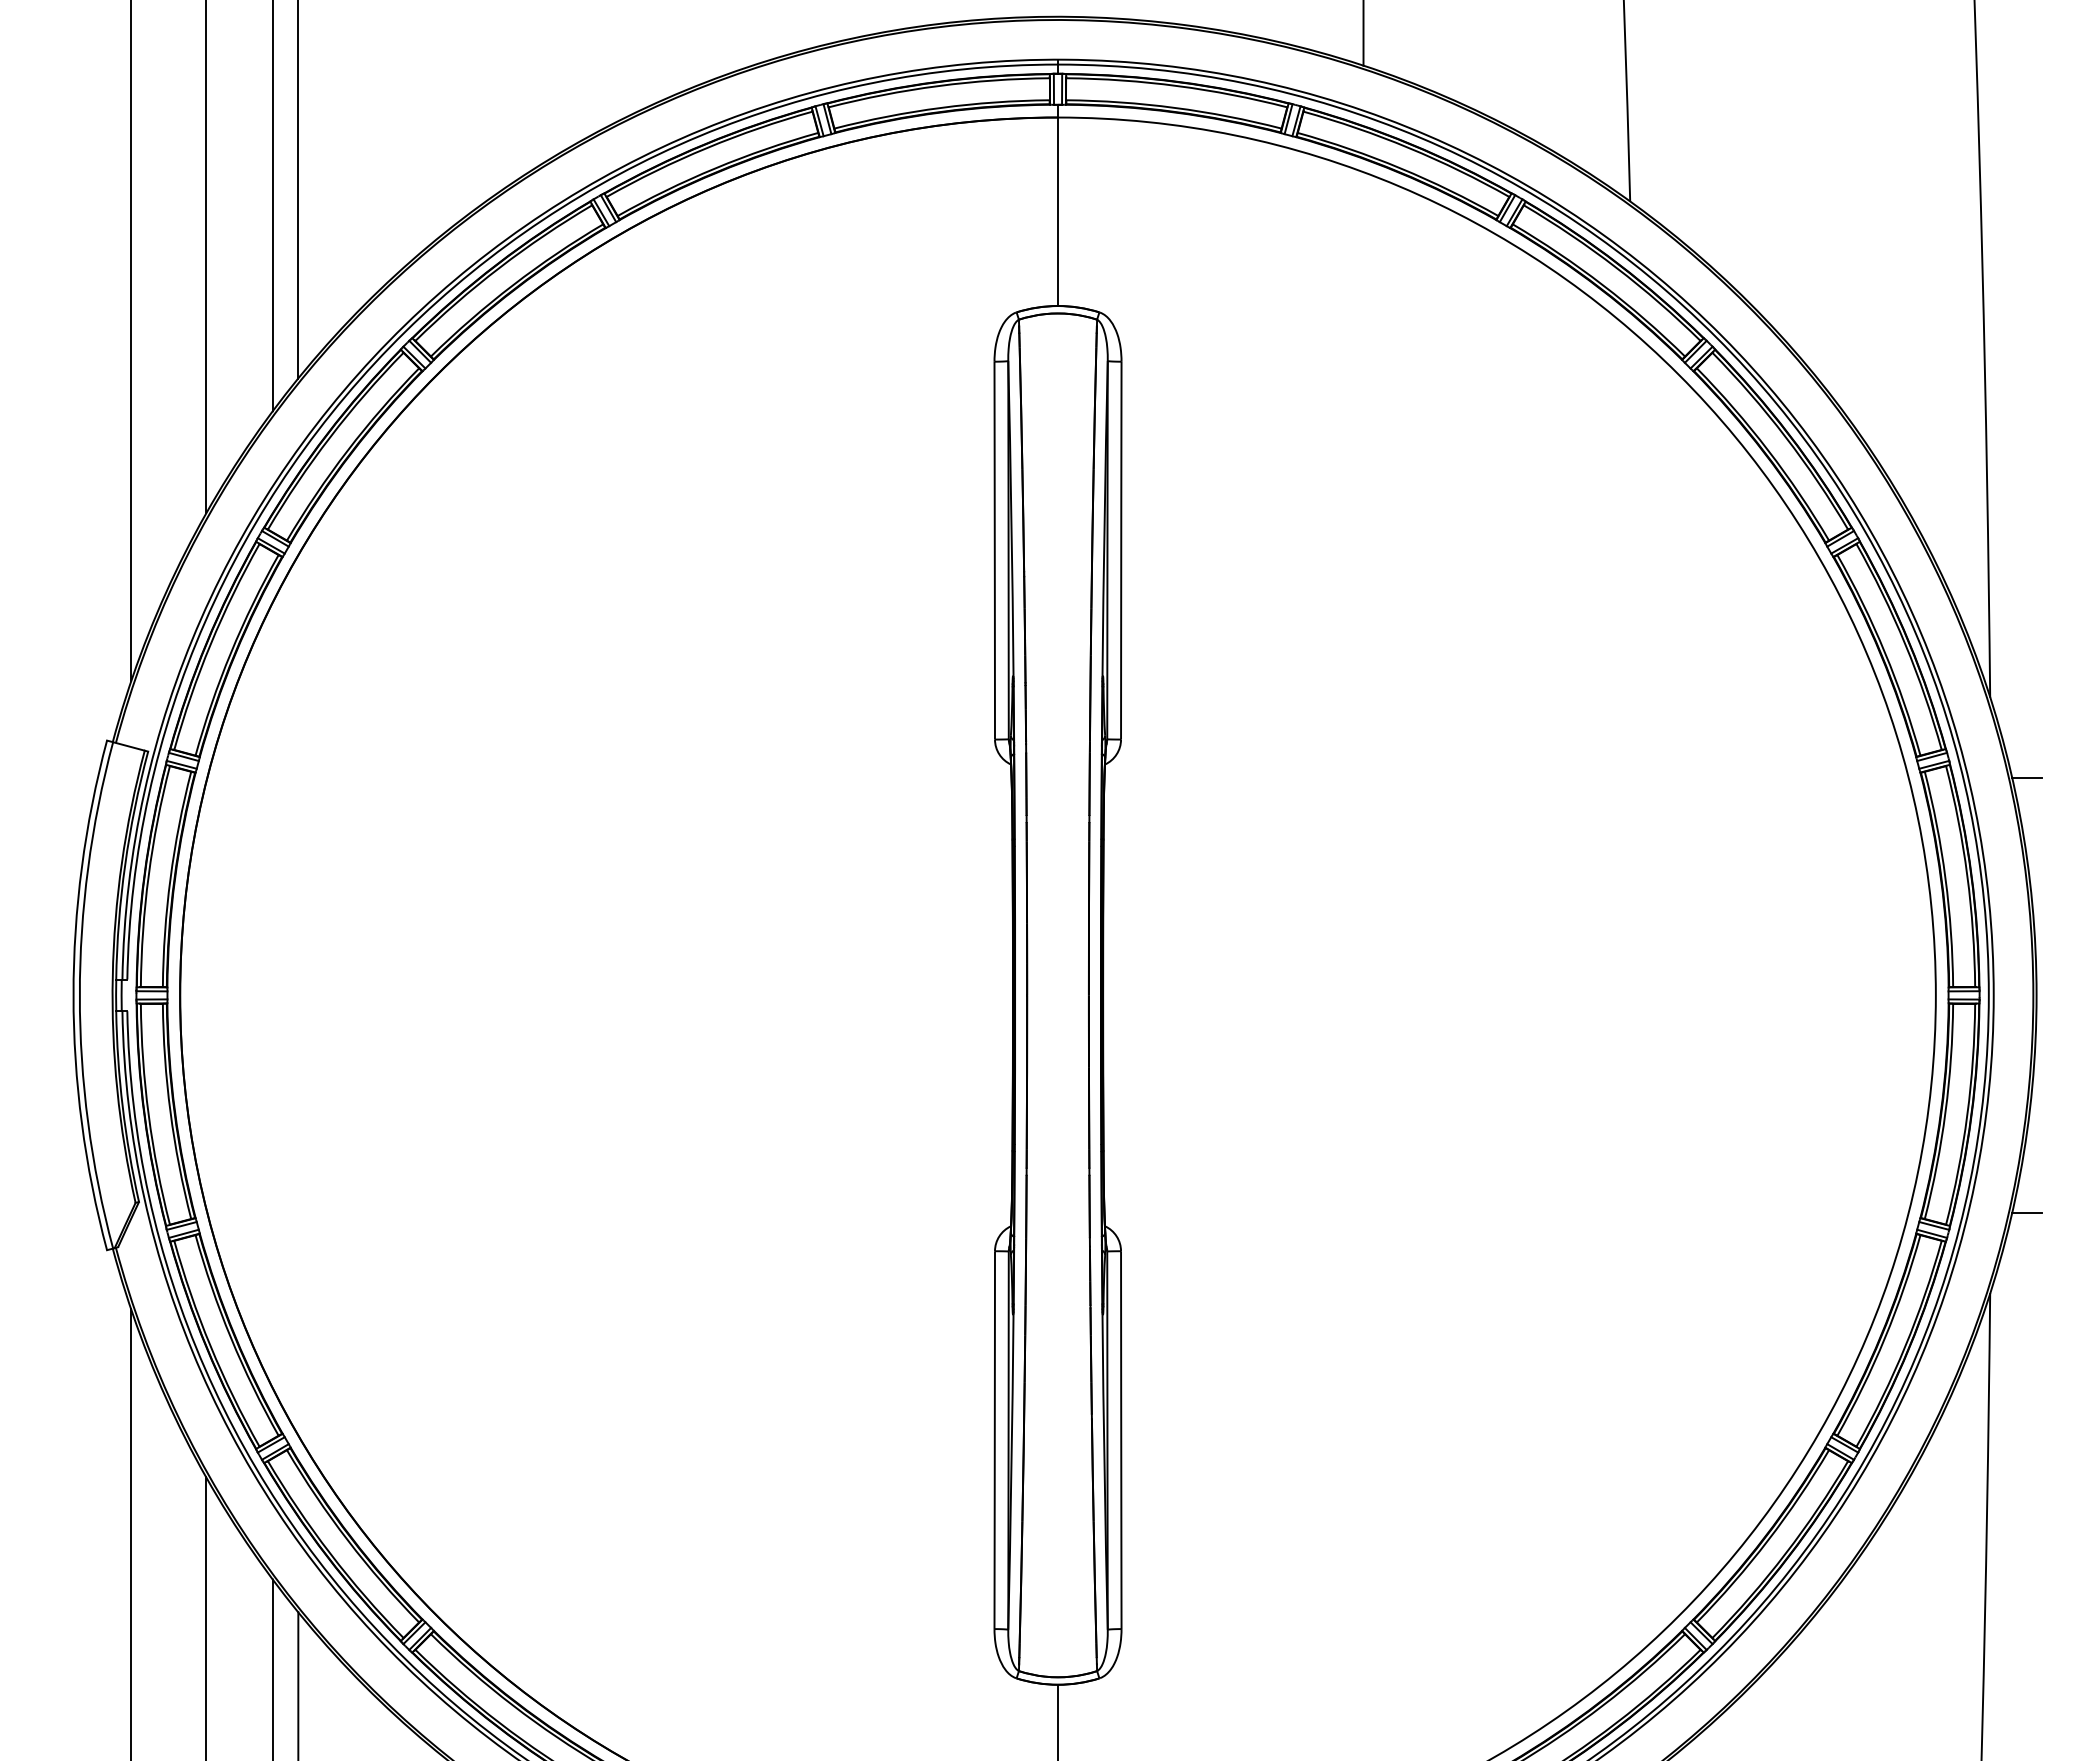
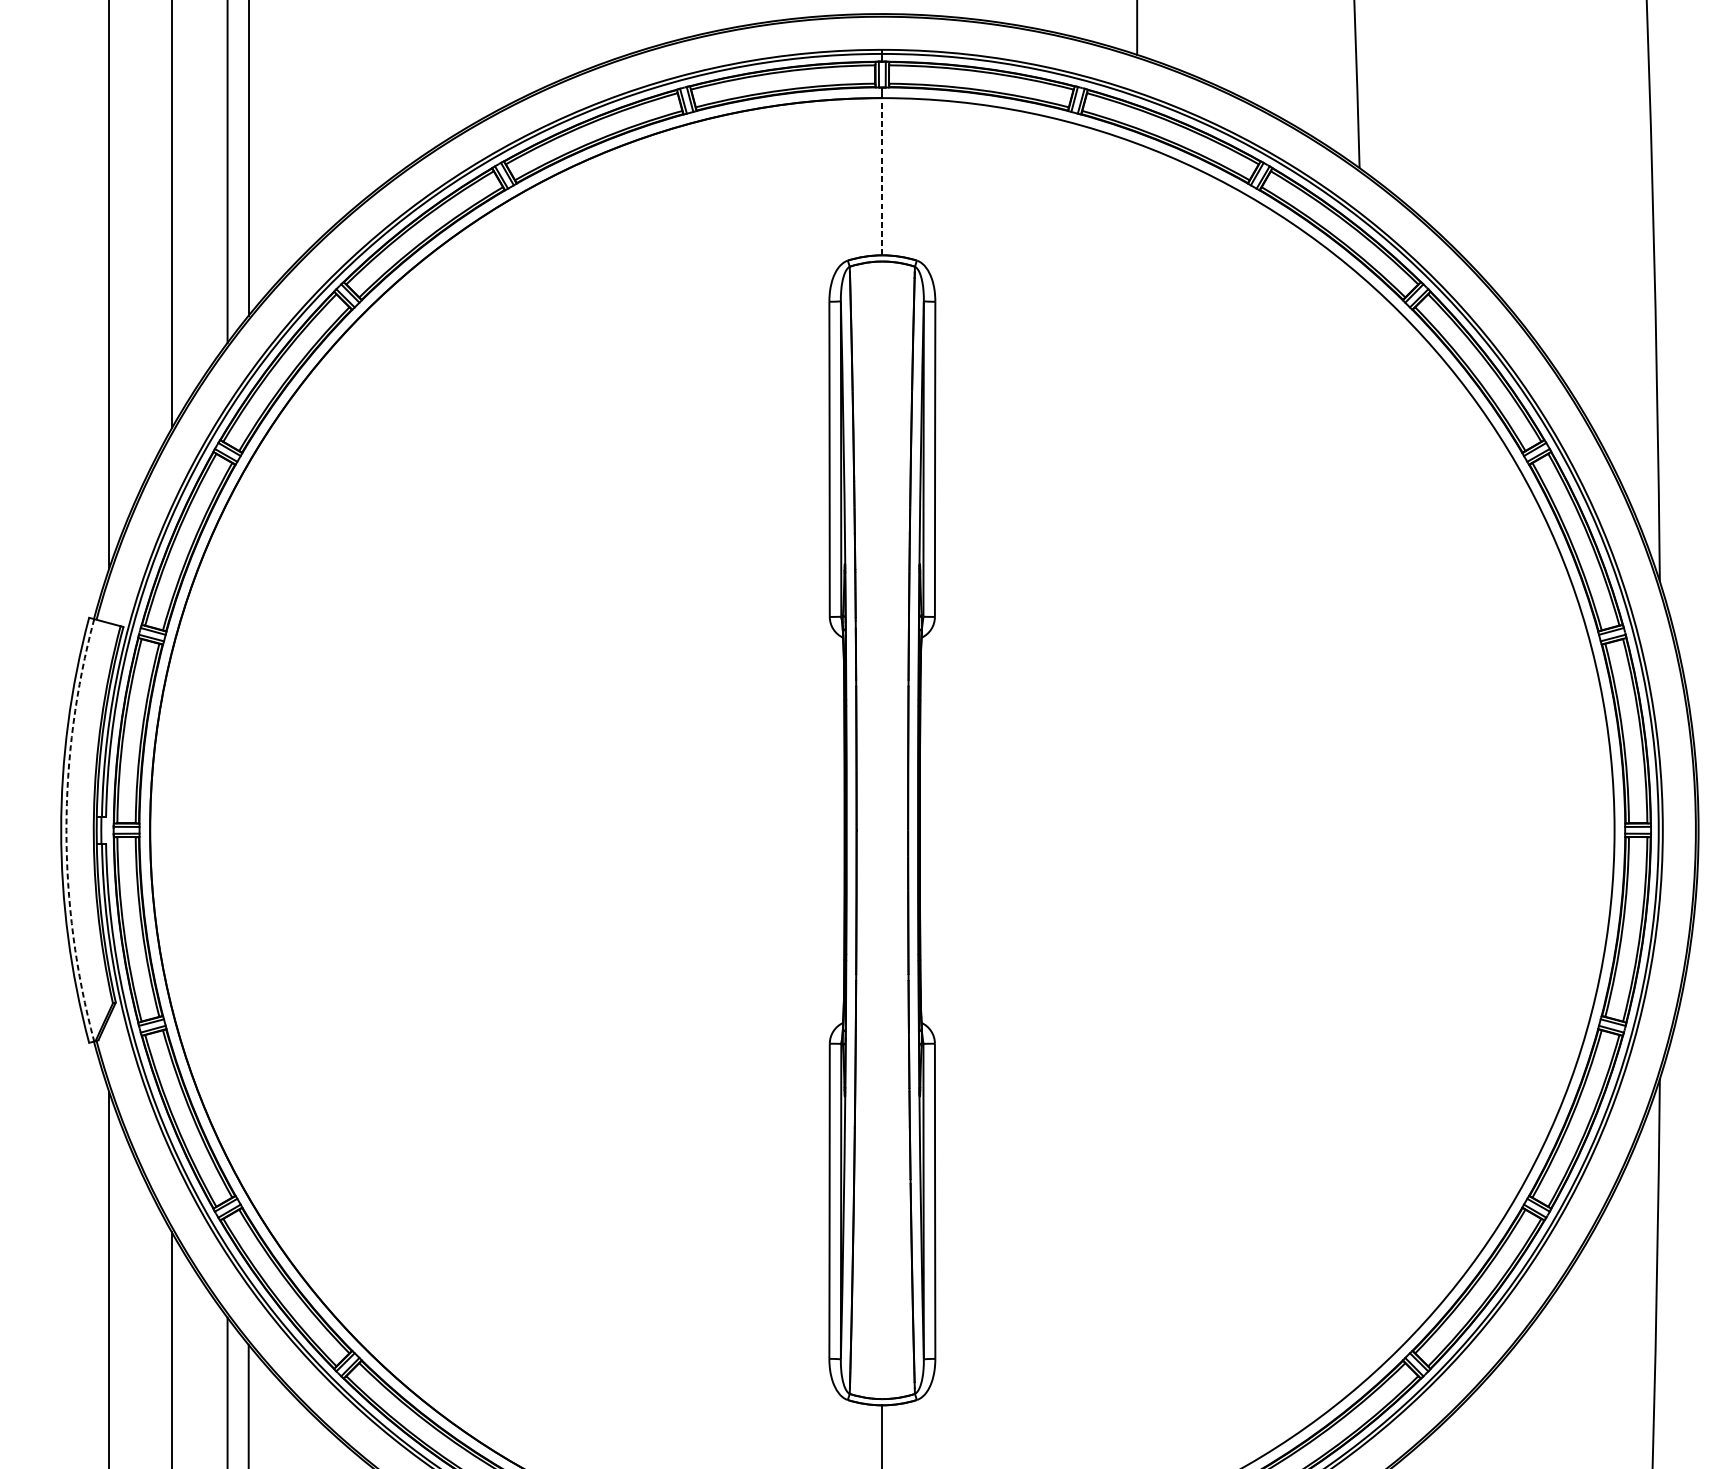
line: (1058, 211) -> (882, 176), solid -> dashed
line: (2026, 777) -> (1690, 648), removed
arc: (79, 995) -> (66, 830), solid -> dashed
line: (2026, 1213) -> (1690, 1012), removed

